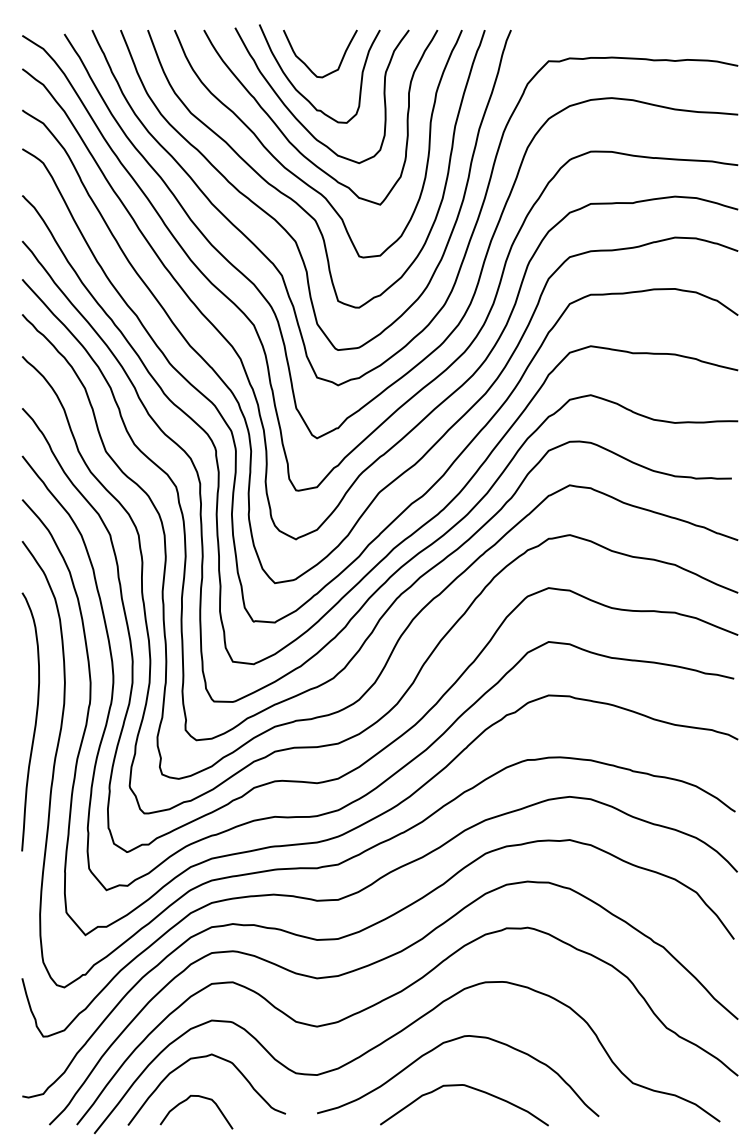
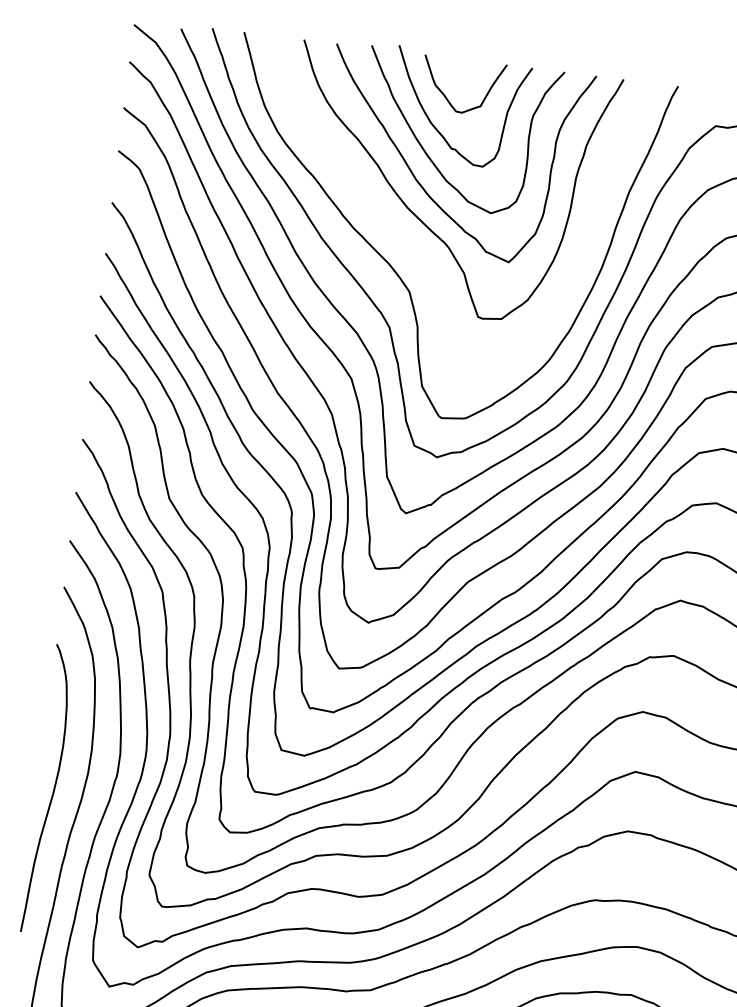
curve: (292, 198) -> (411, 243), removed

